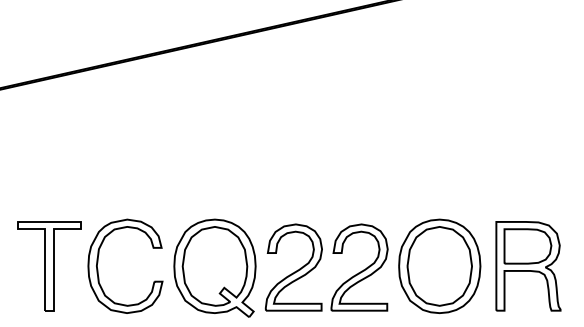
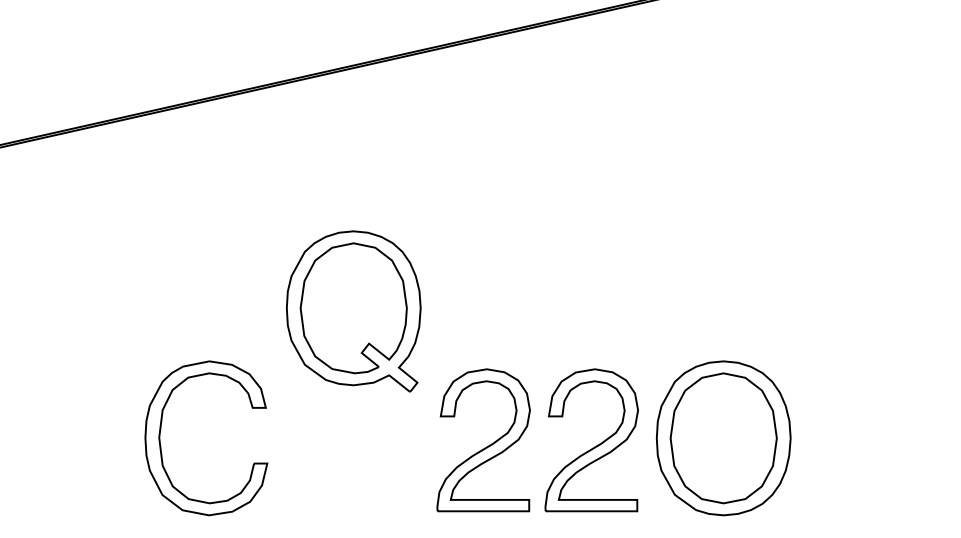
part: (49, 266) -> (81, 438), removed
part: (528, 266) -> (869, 438), removed
part: (214, 267) -> (352, 310), moved

